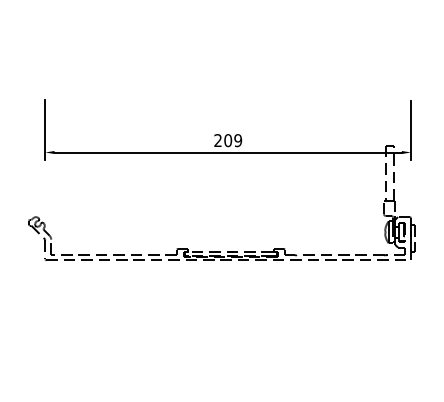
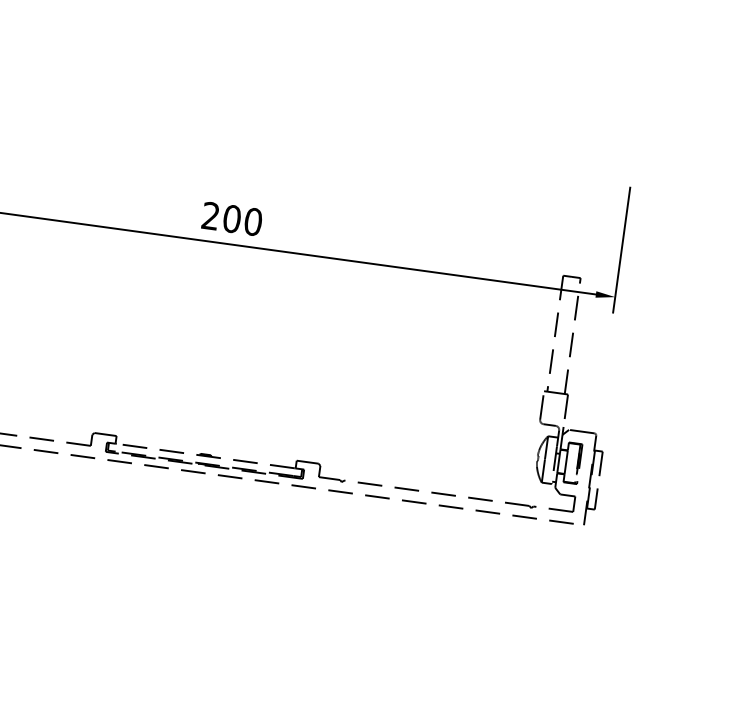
text: (237, 140) -> (251, 221), 209 -> 200

